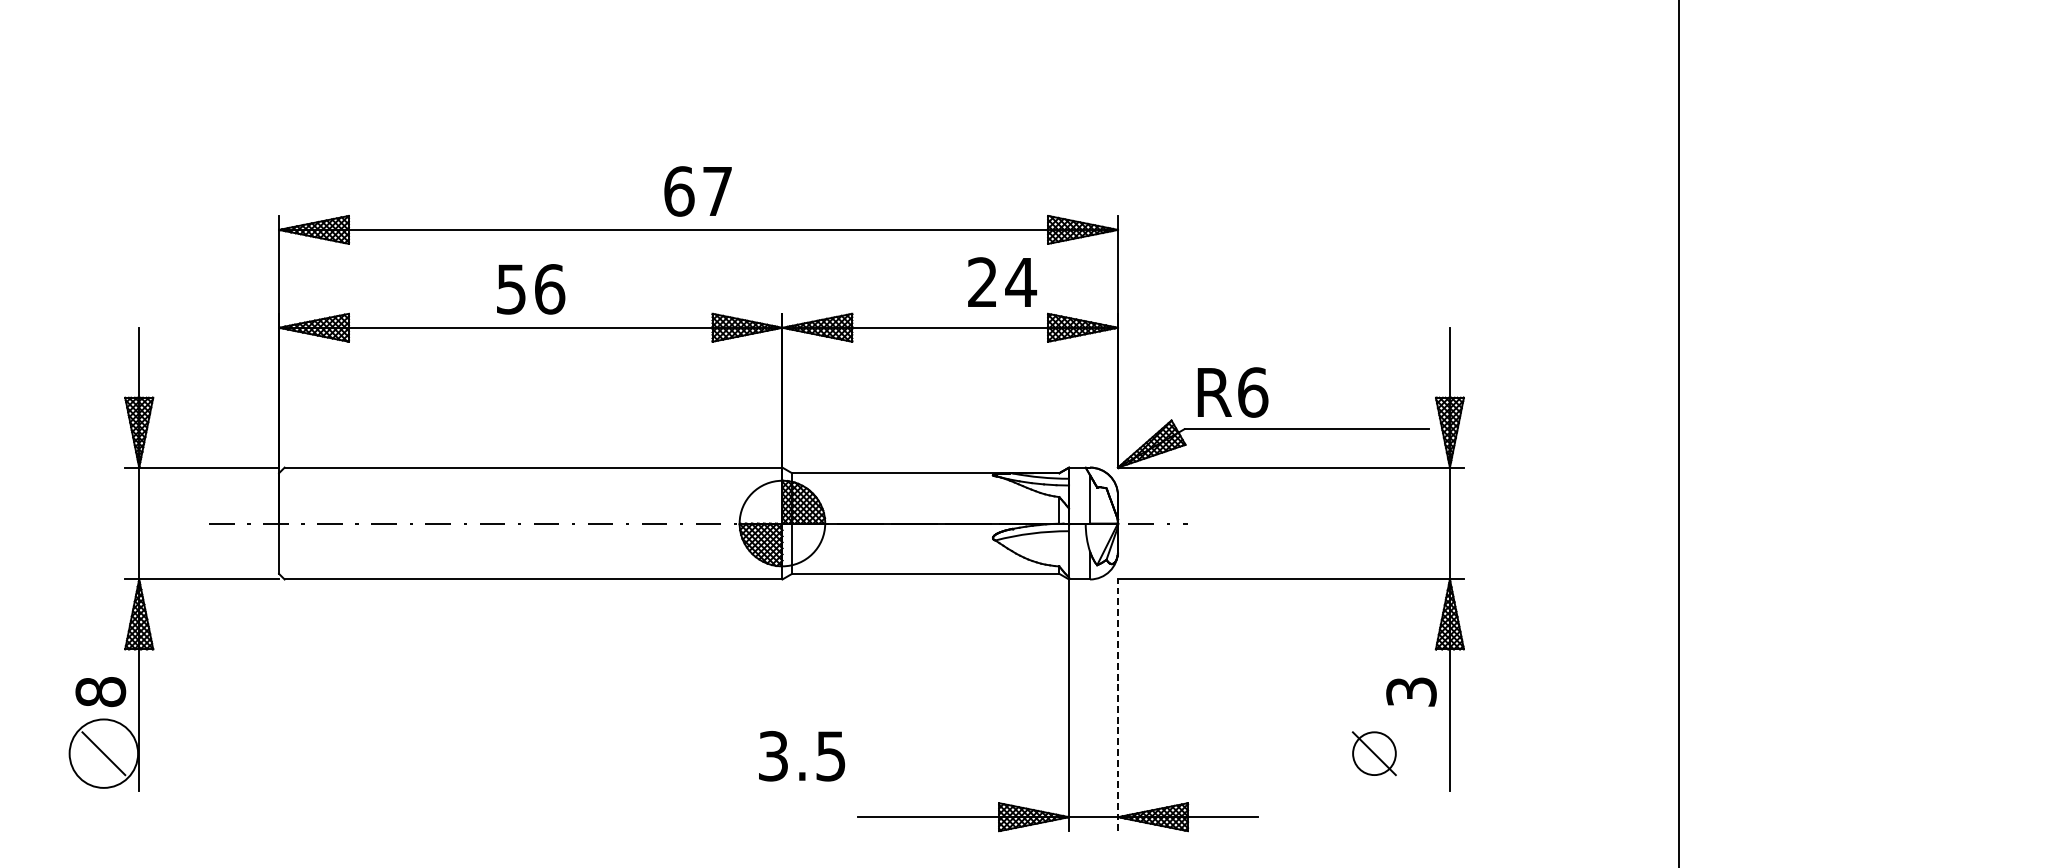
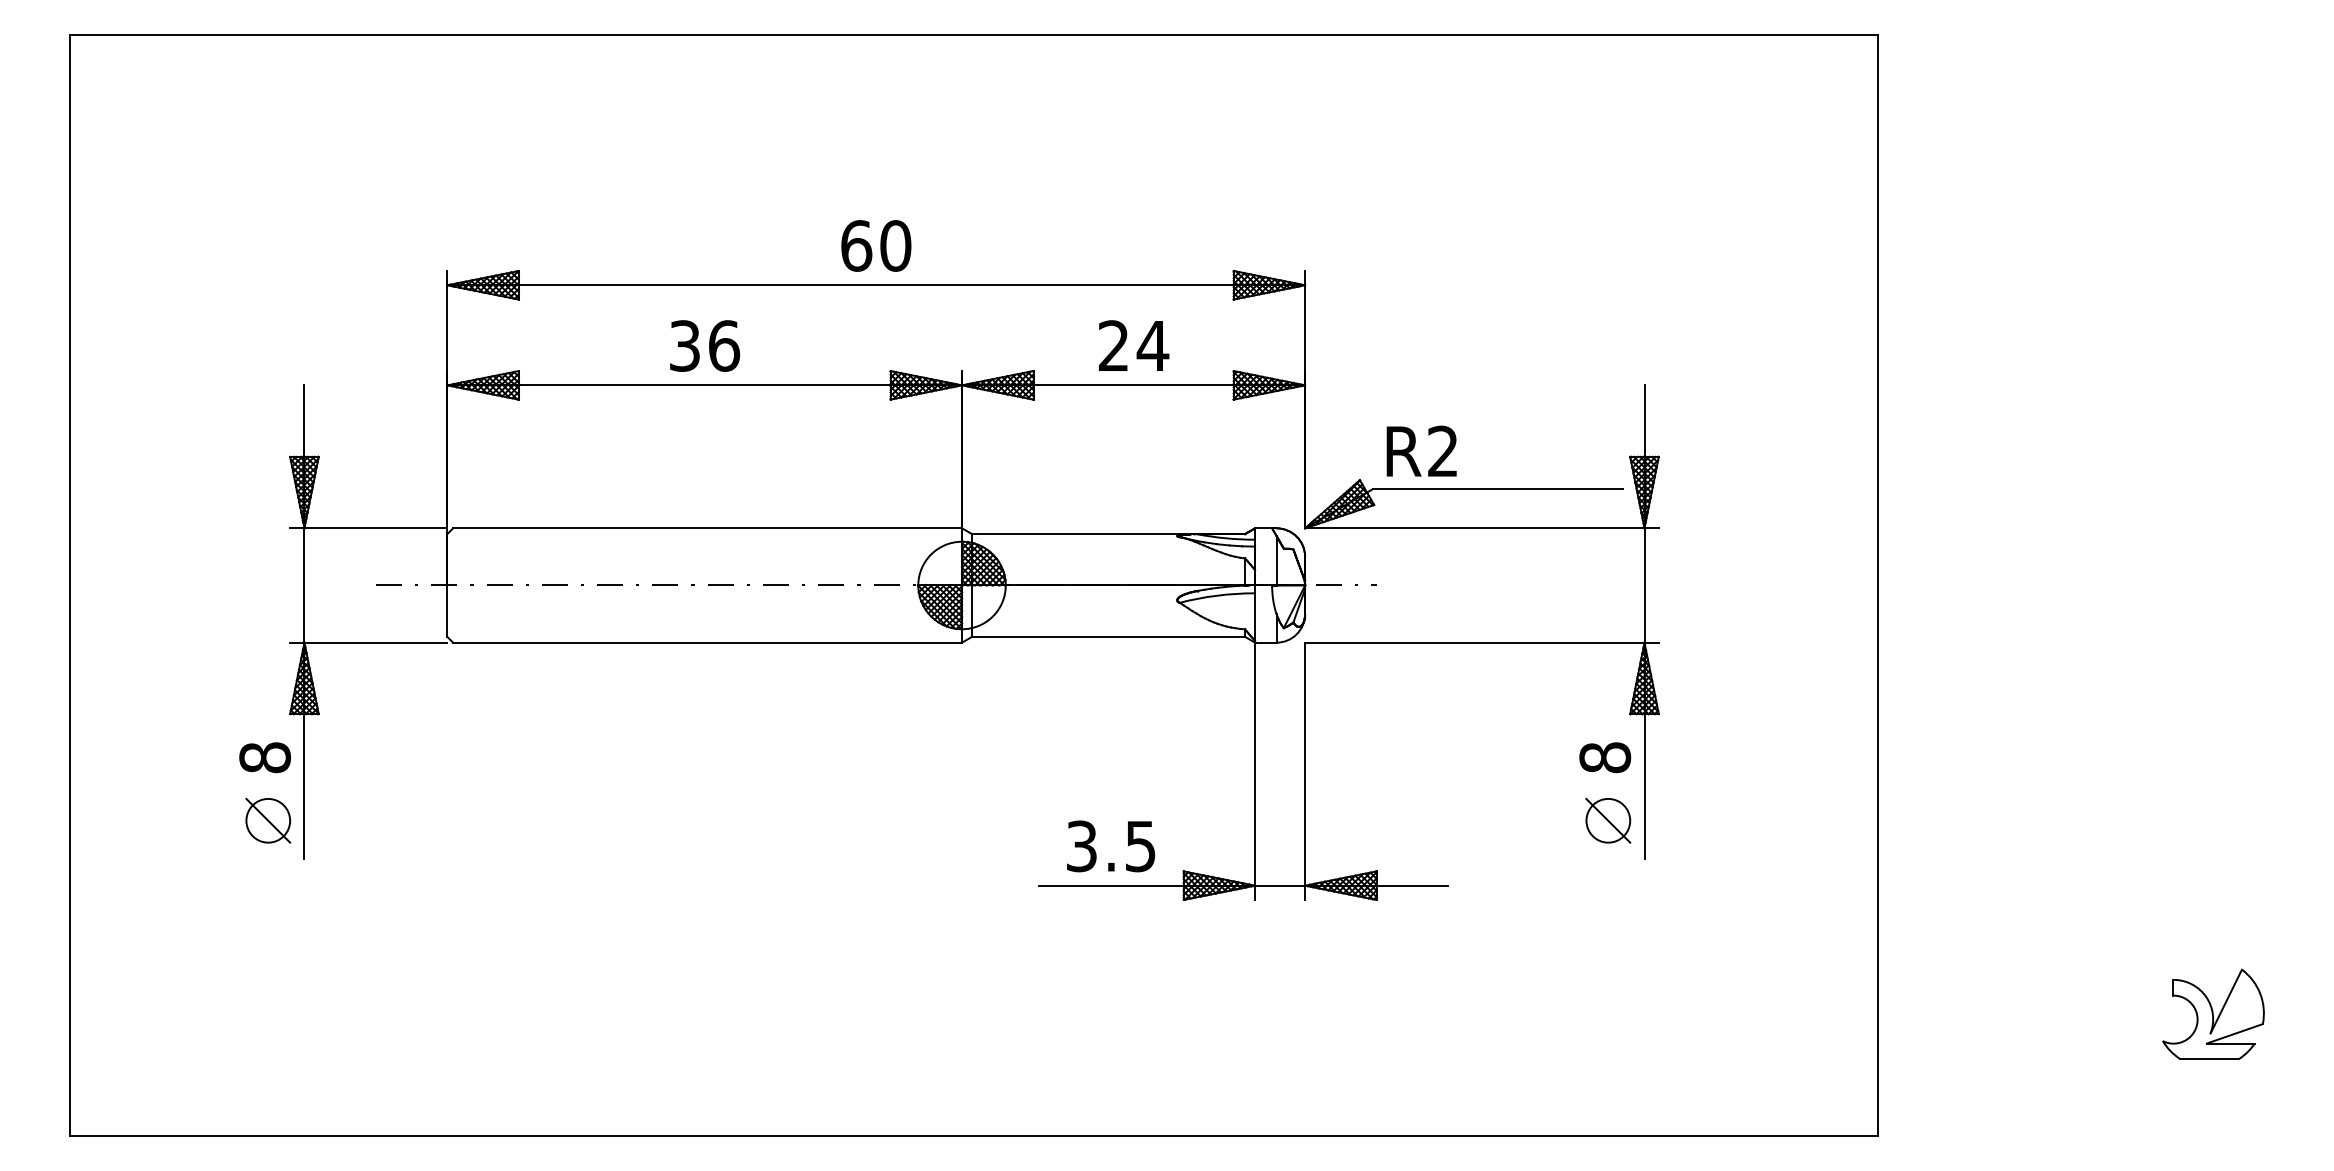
text: (717, 191) -> (895, 245), 67 -> 60
text: (1001, 281) -> (1133, 345), moved
text: (510, 288) -> (684, 345), 56 -> 36
text: (1253, 392) -> (1443, 451), R6 -> R2
text: (1411, 691) -> (1605, 757), 3 -> 8
line: (1118, 705) -> (1305, 771), dashed -> solid
circle: (104, 753) -> (268, 820), size x0.62
part: (1374, 753) -> (1608, 820), moved
text: (802, 756) -> (1111, 846), moved

